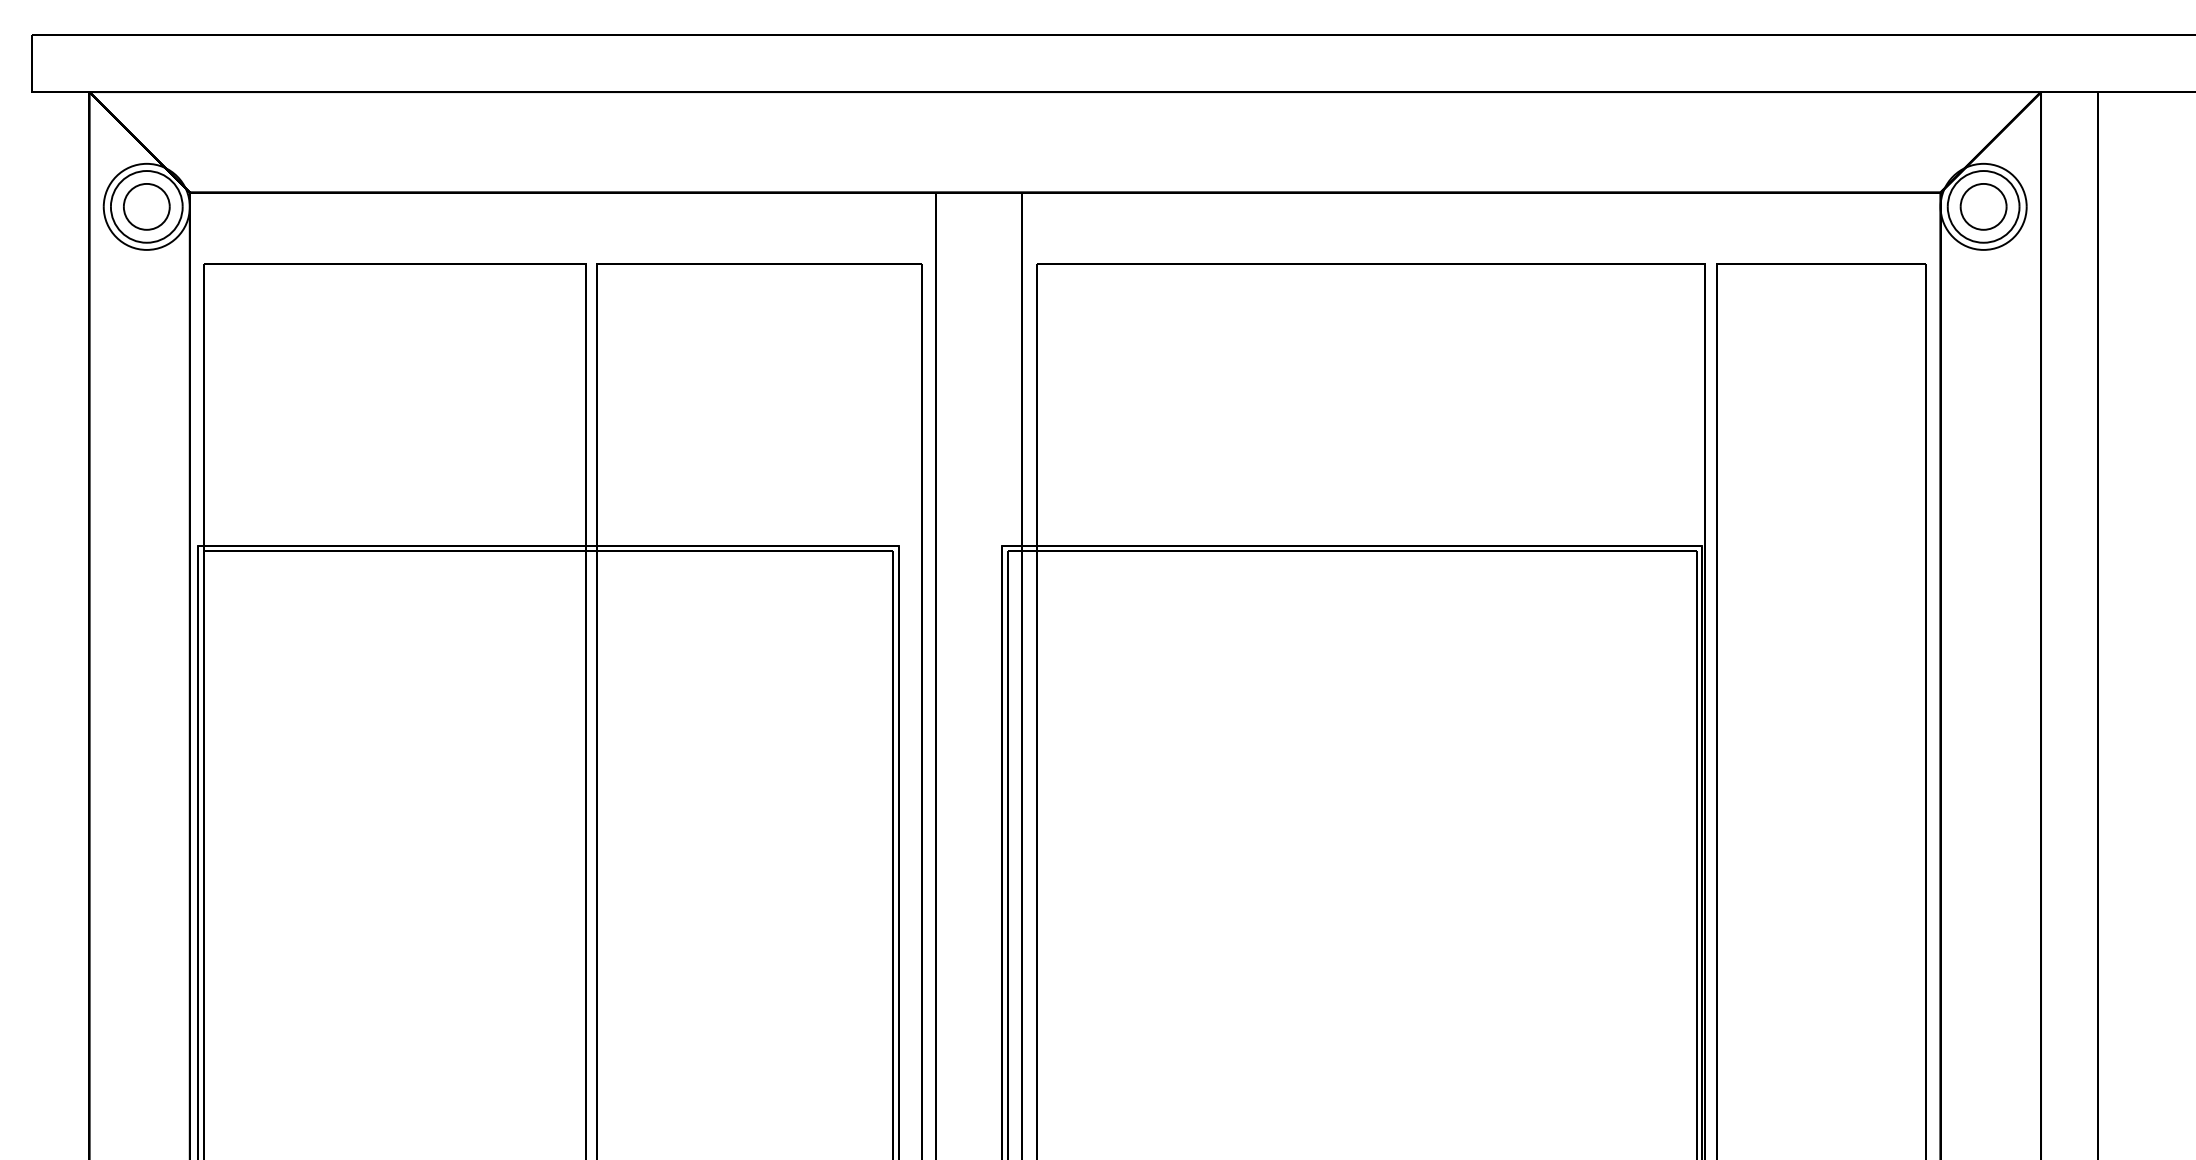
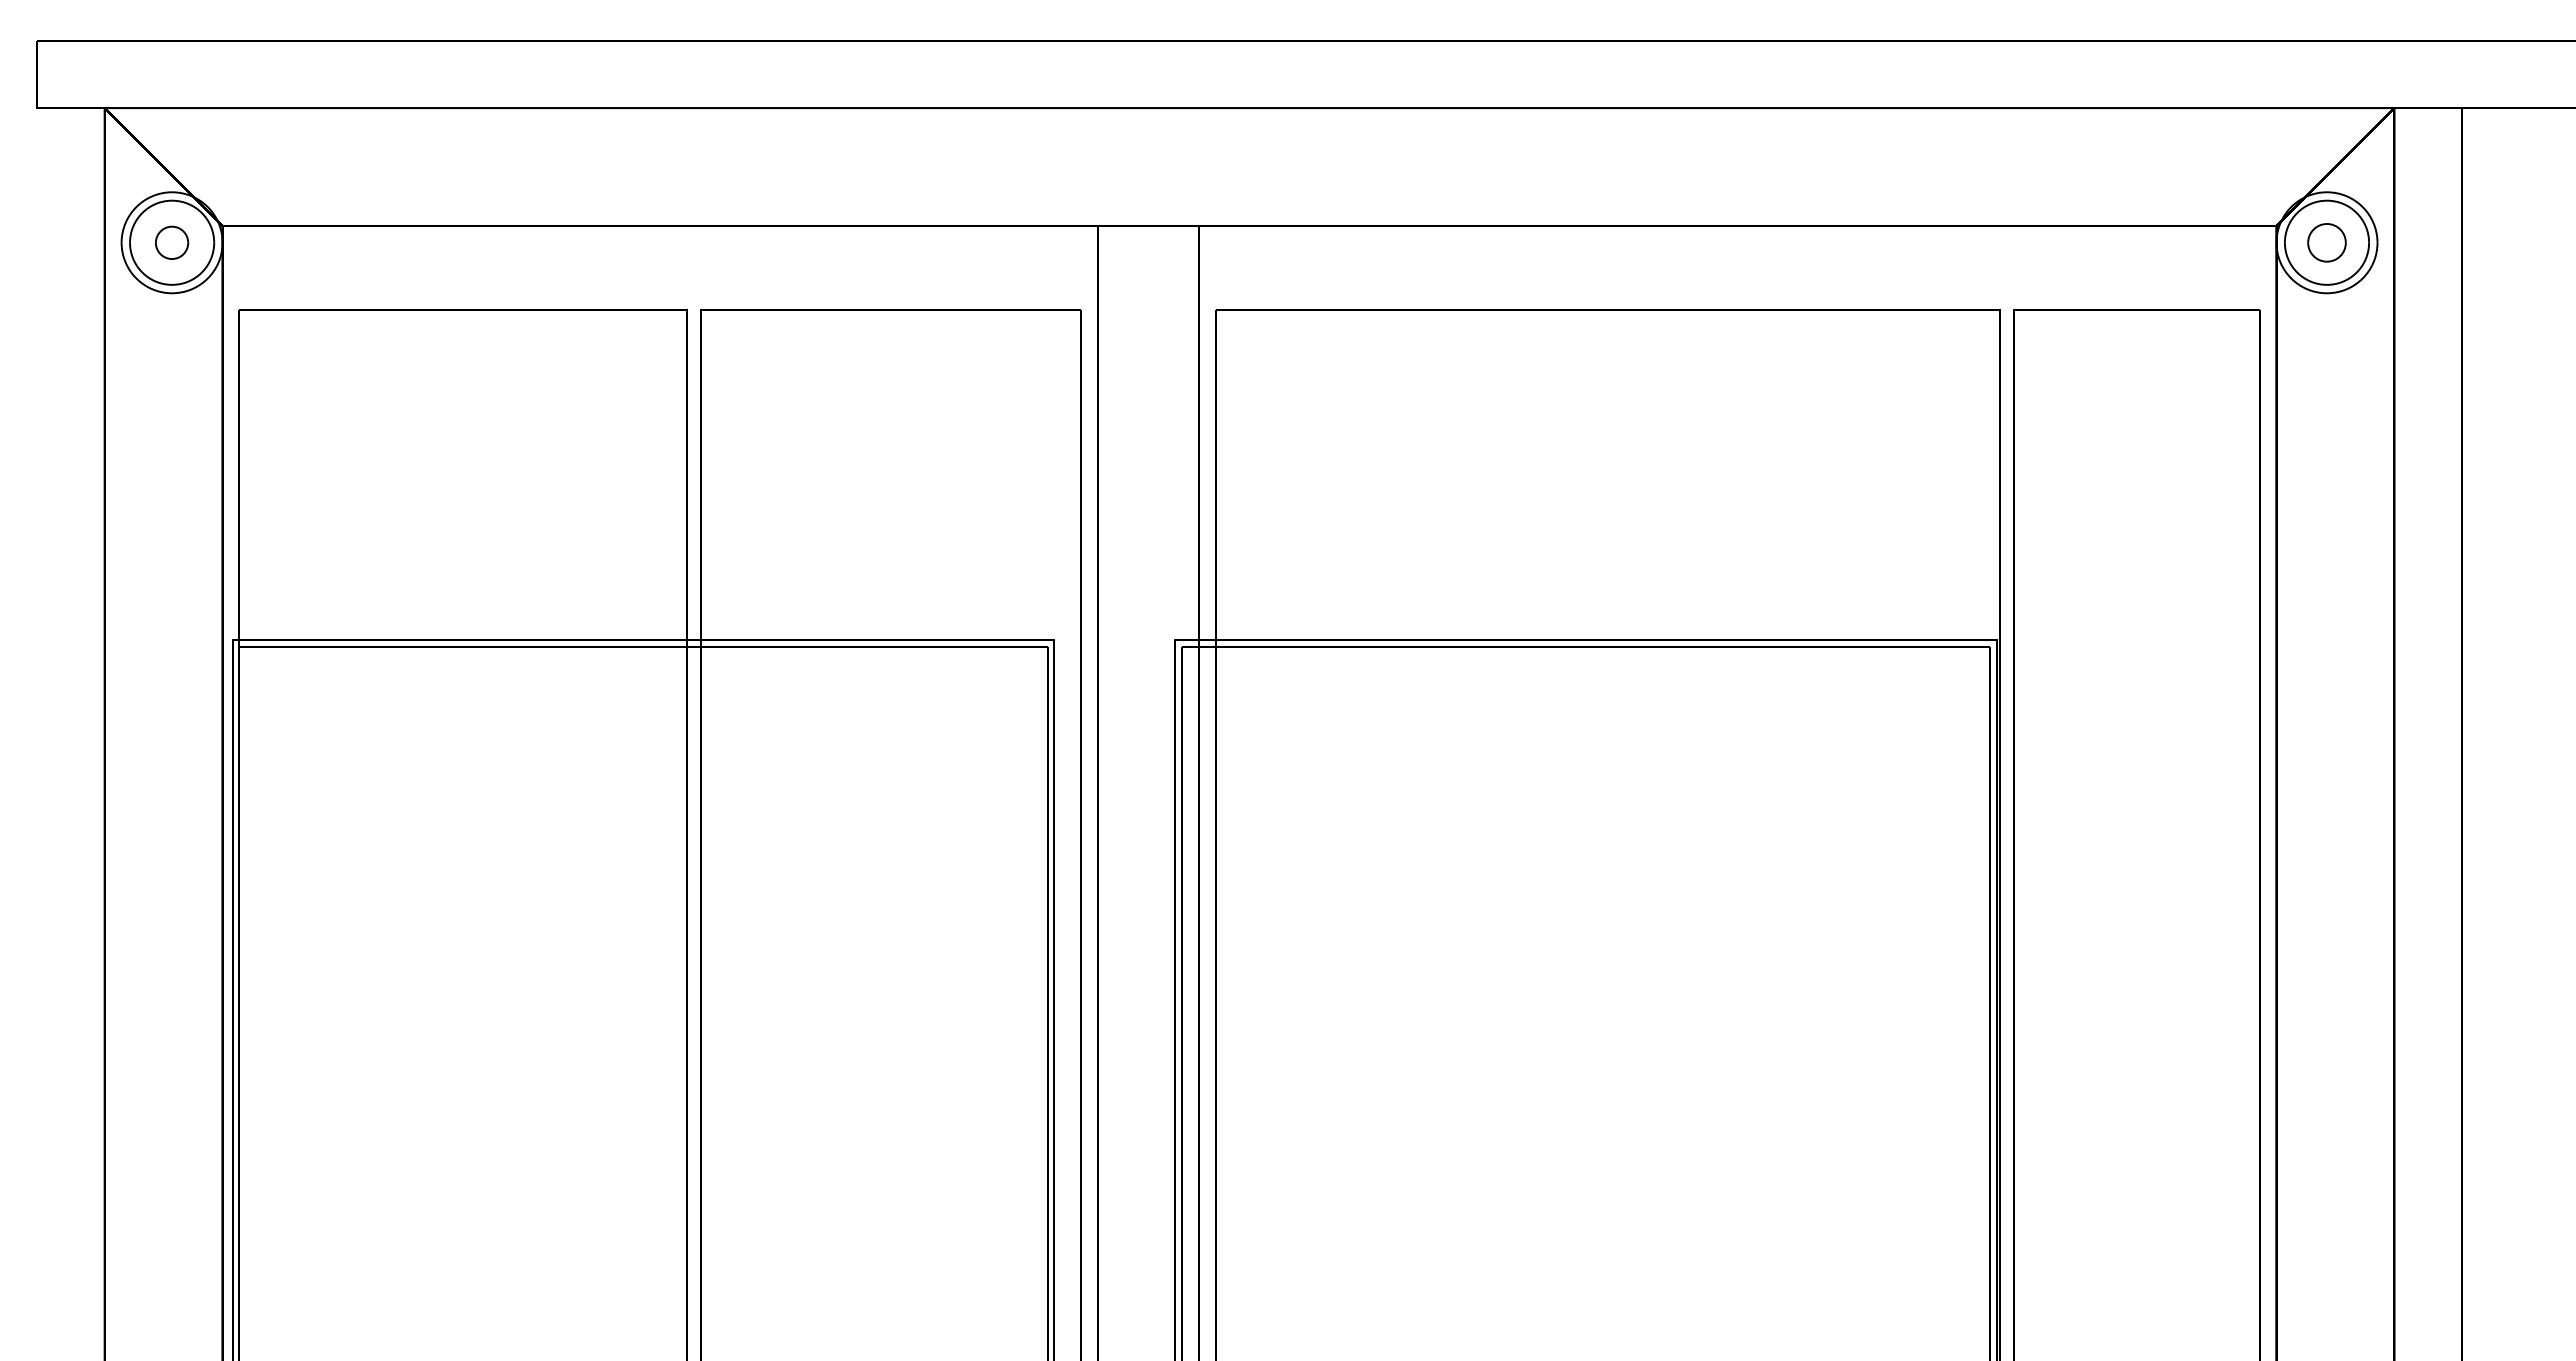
part: (146, 206) -> (171, 242), size x0.6
part: (1983, 206) -> (2326, 242), size x0.7

